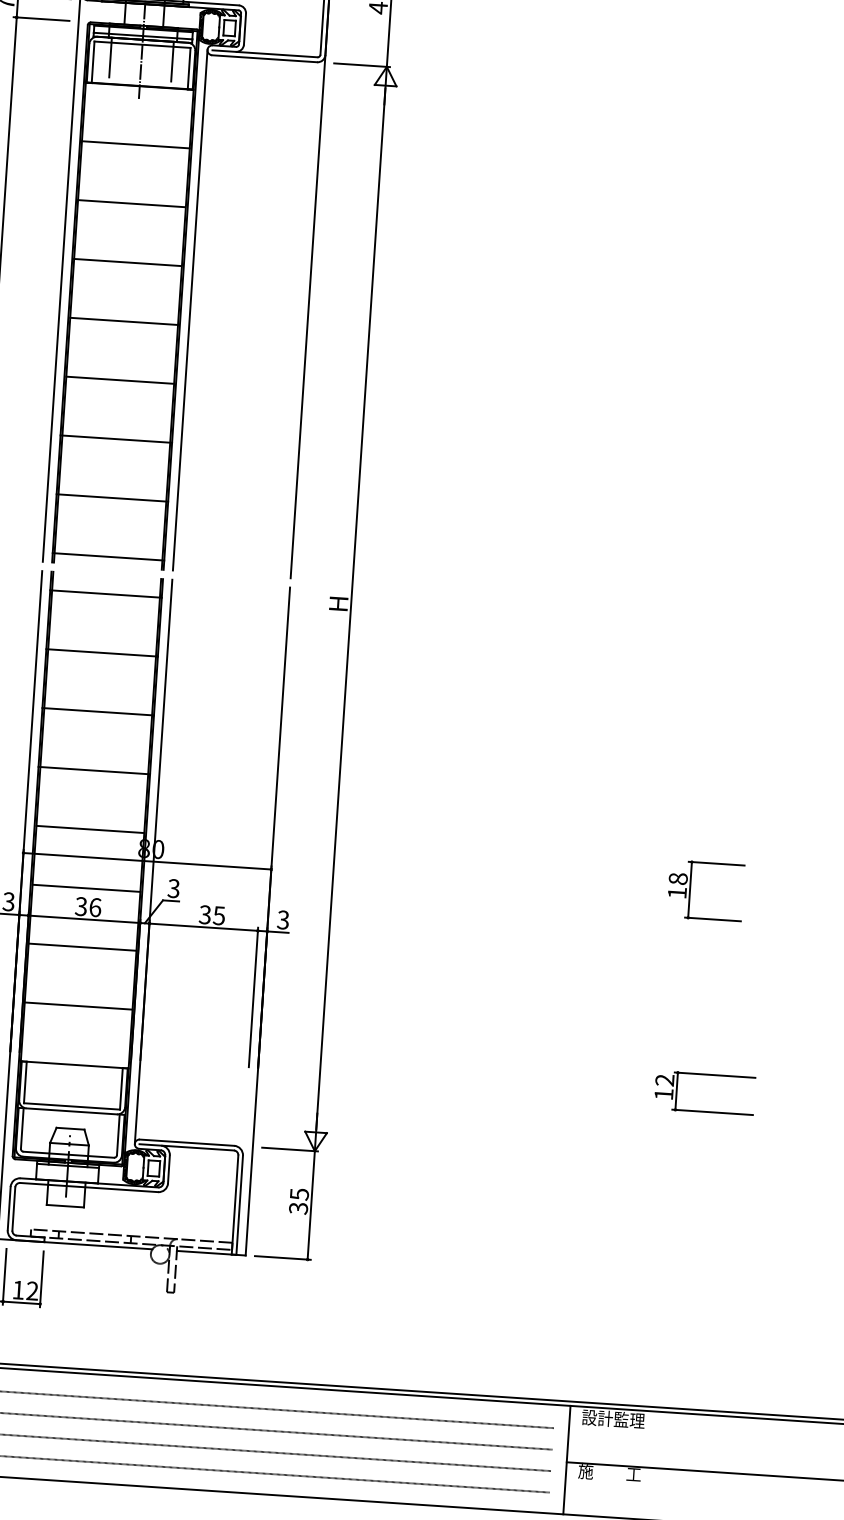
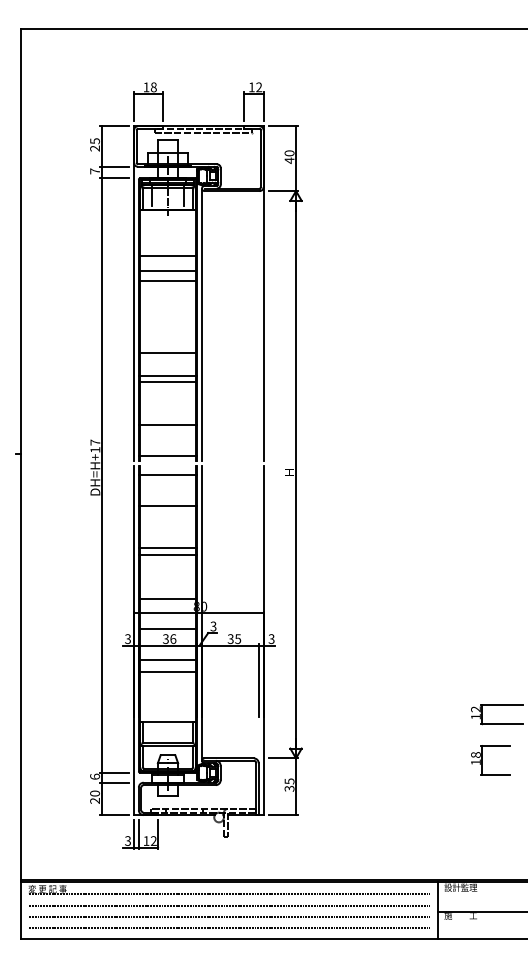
line: (134, 144) -> (167, 256), moved
line: (127, 261) -> (167, 280), moved
line: (123, 320) -> (167, 352), moved
line: (119, 380) -> (167, 381), moved
line: (115, 439) -> (167, 376), moved
line: (97, 712) -> (167, 555), moved
line: (93, 769) -> (167, 547), moved
part: (690, 890) -> (482, 760), moved
line: (77, 1005) -> (167, 671), moved

